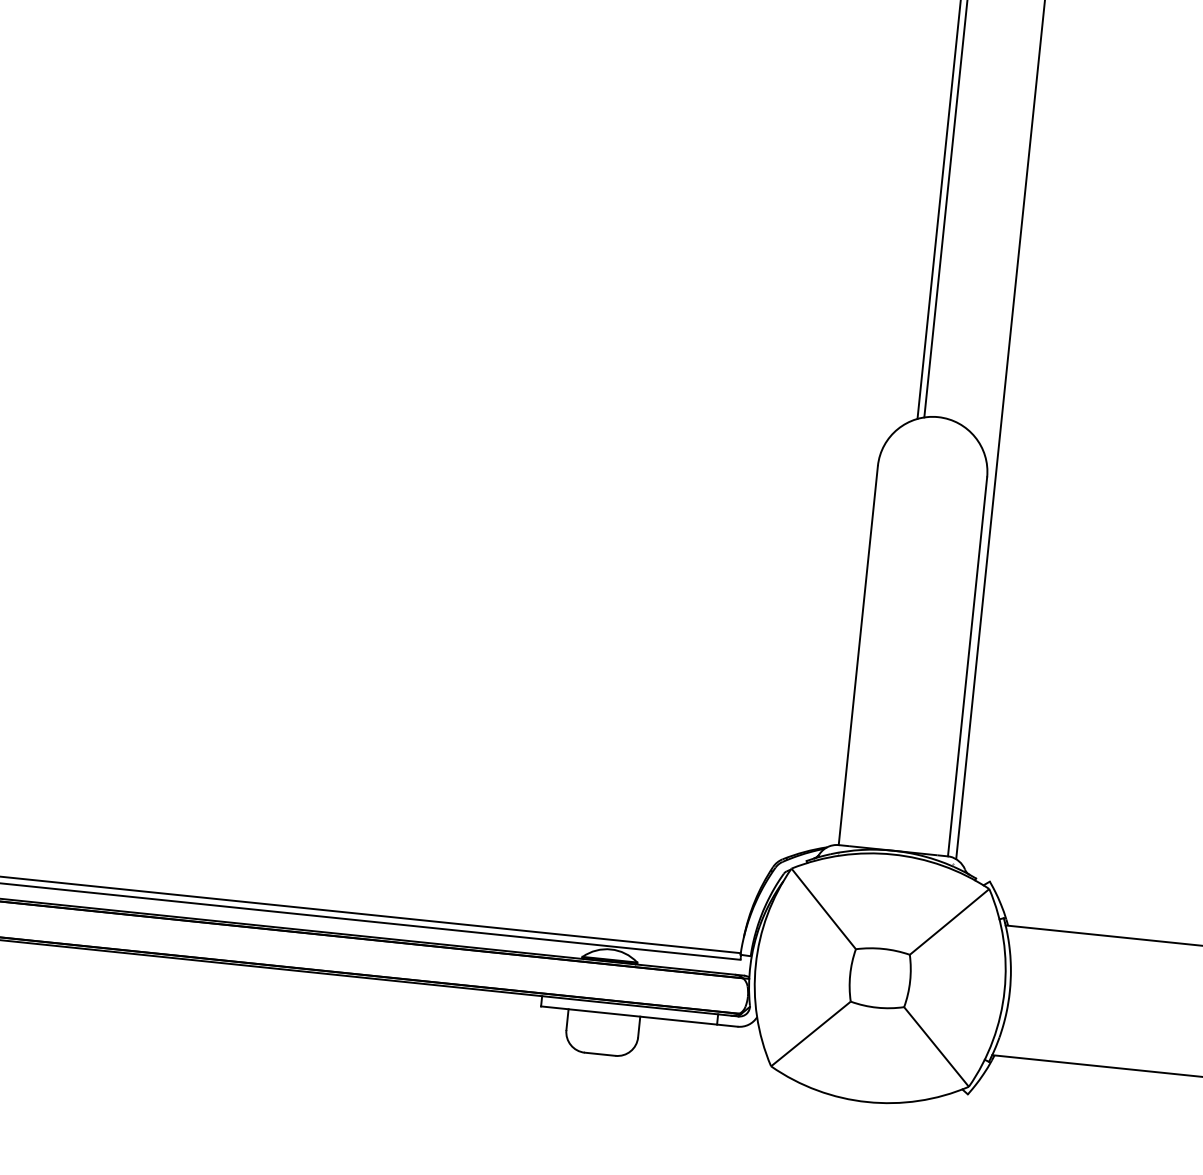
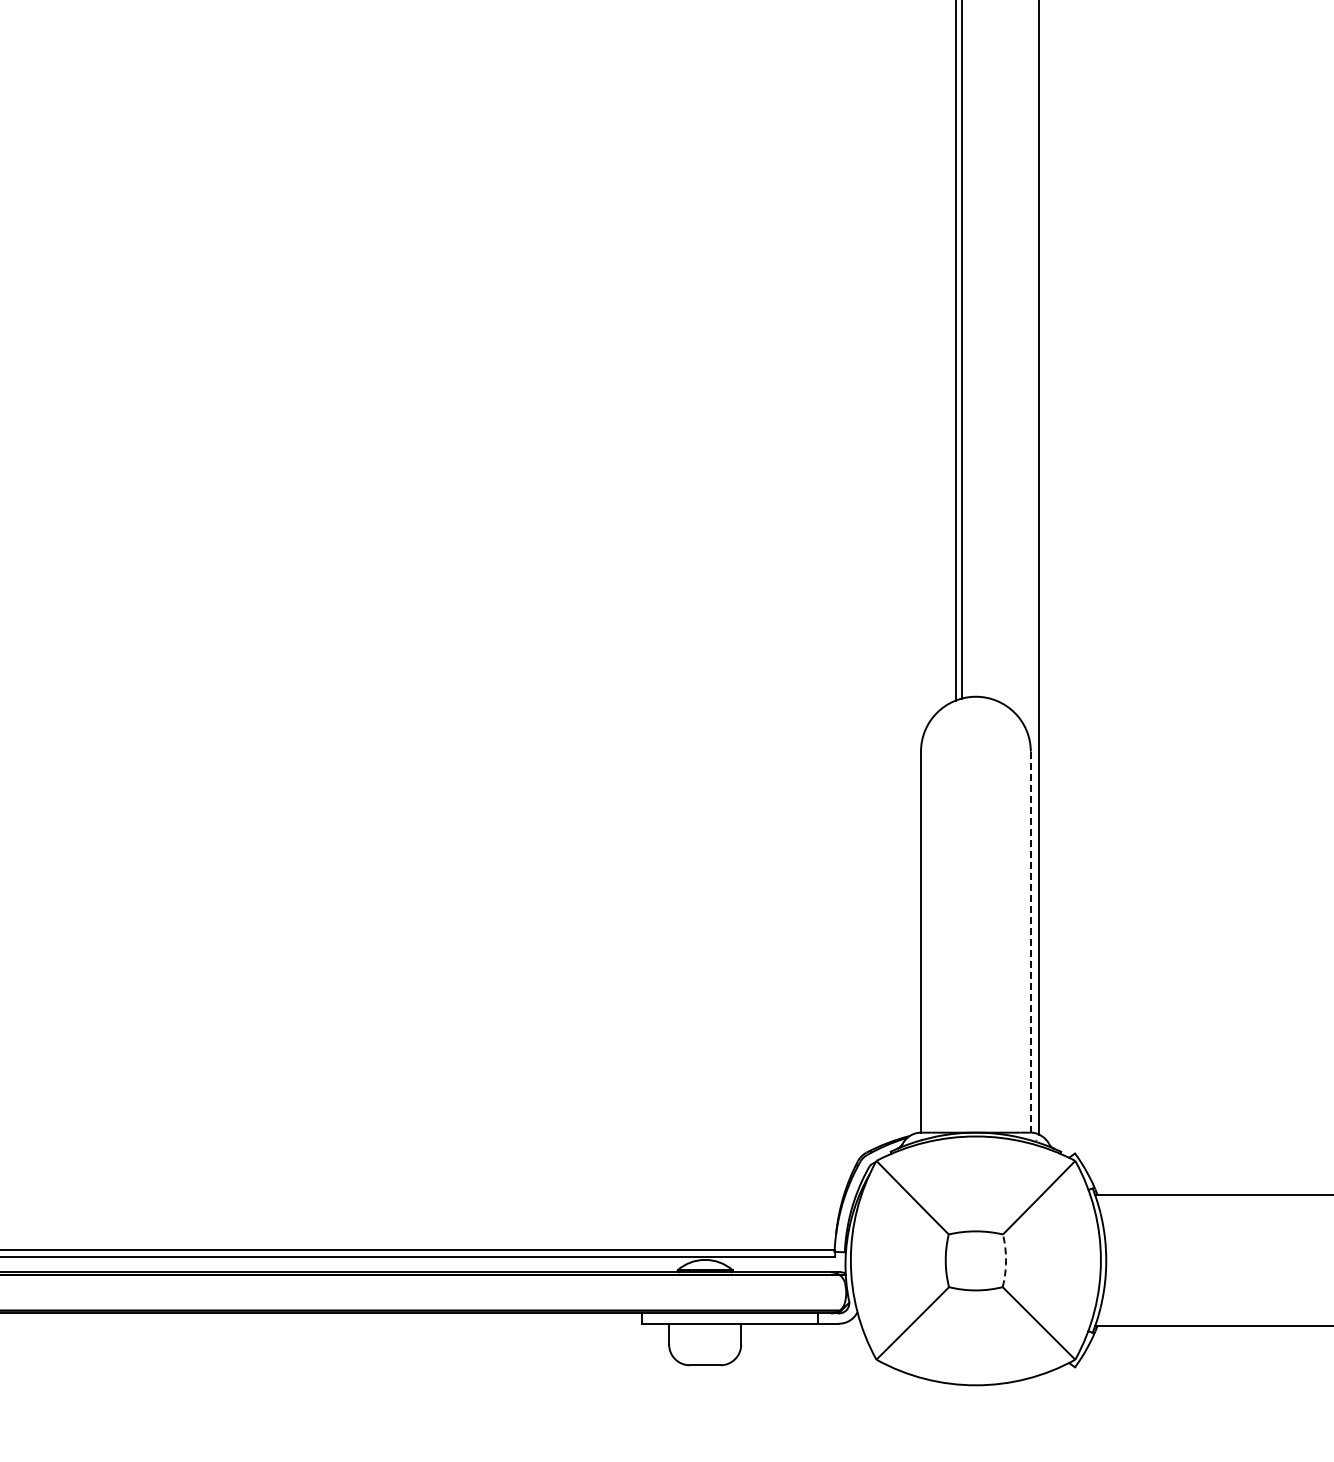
line: (967, 667) -> (1030, 942), solid -> dashed
arc: (910, 981) -> (1006, 1260), solid -> dashed

